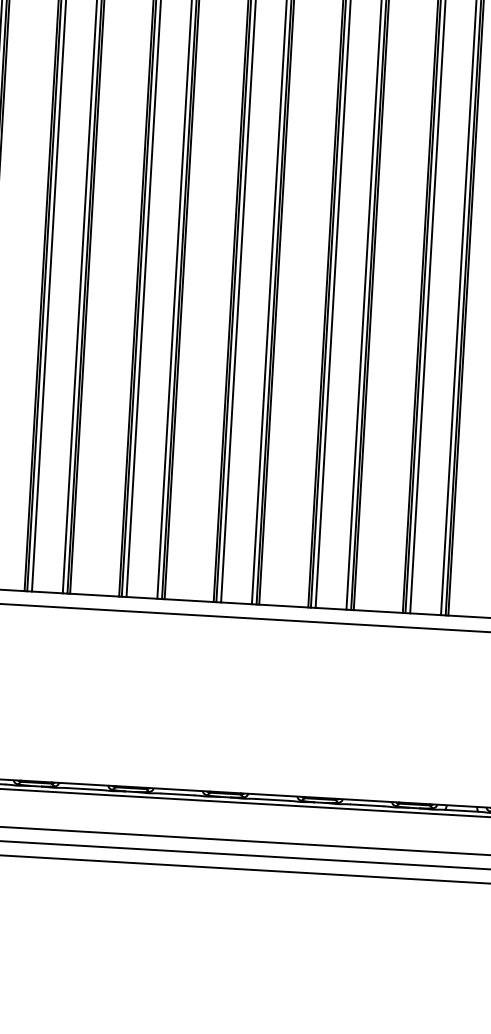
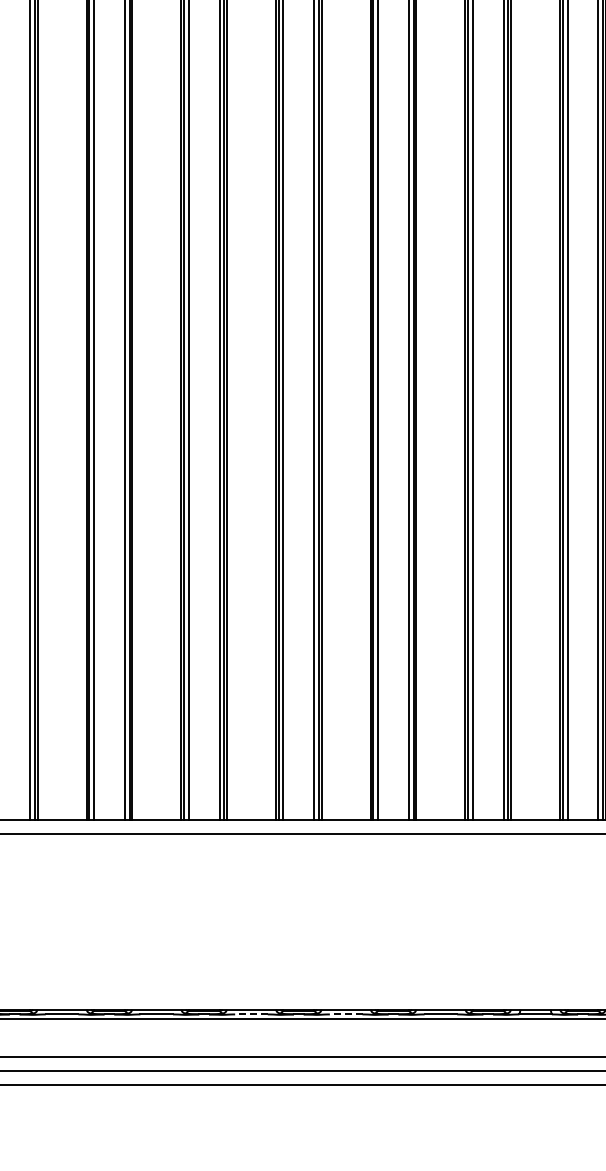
line: (177, 794) -> (250, 1014), solid -> dashed
line: (271, 799) -> (345, 1014), solid -> dashed

